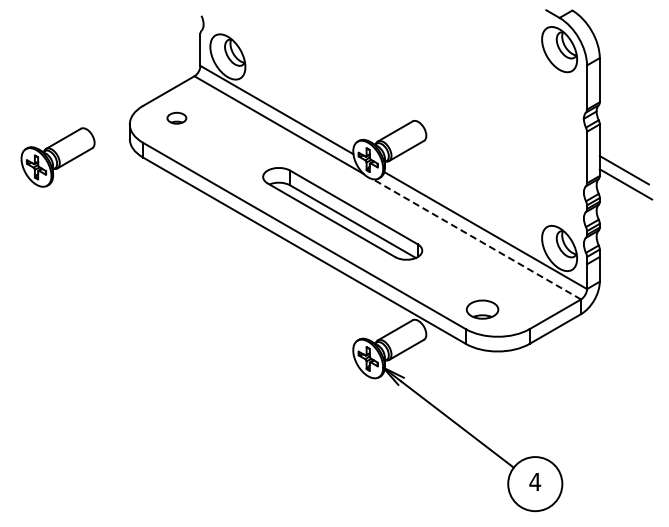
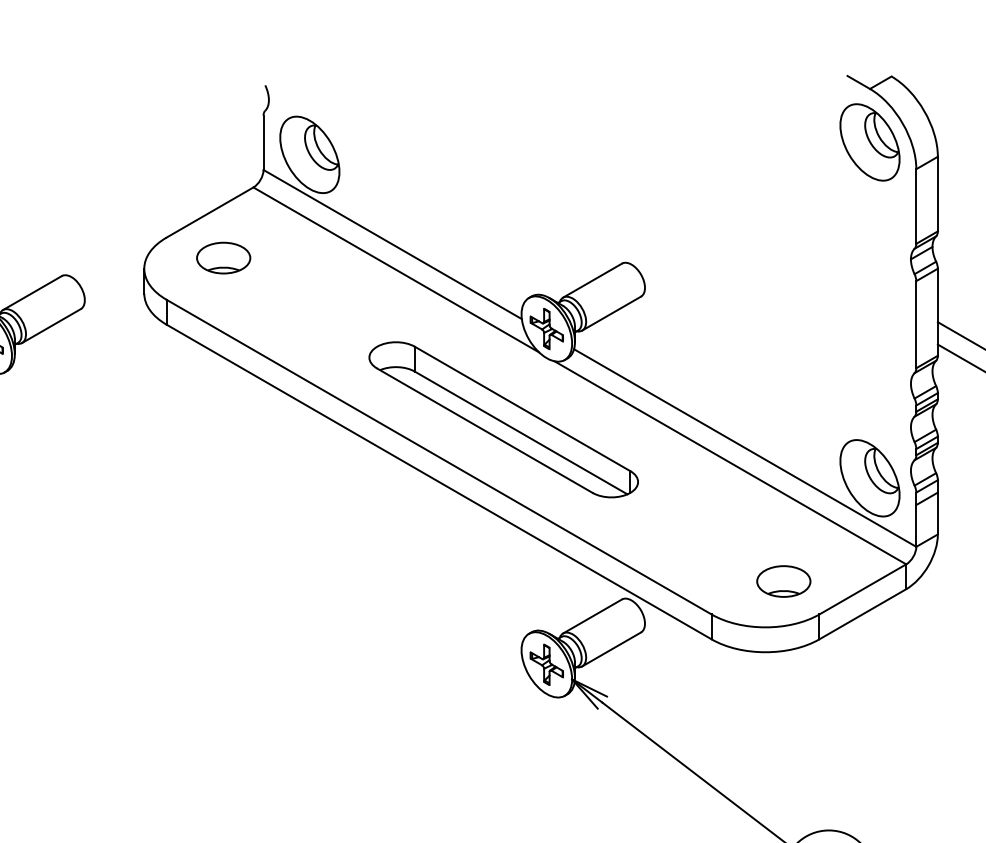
part: (176, 118) -> (223, 258), size x1.67
line: (476, 239) -> (729, 463), dashed -> solid
part: (482, 309) -> (783, 581), moved

